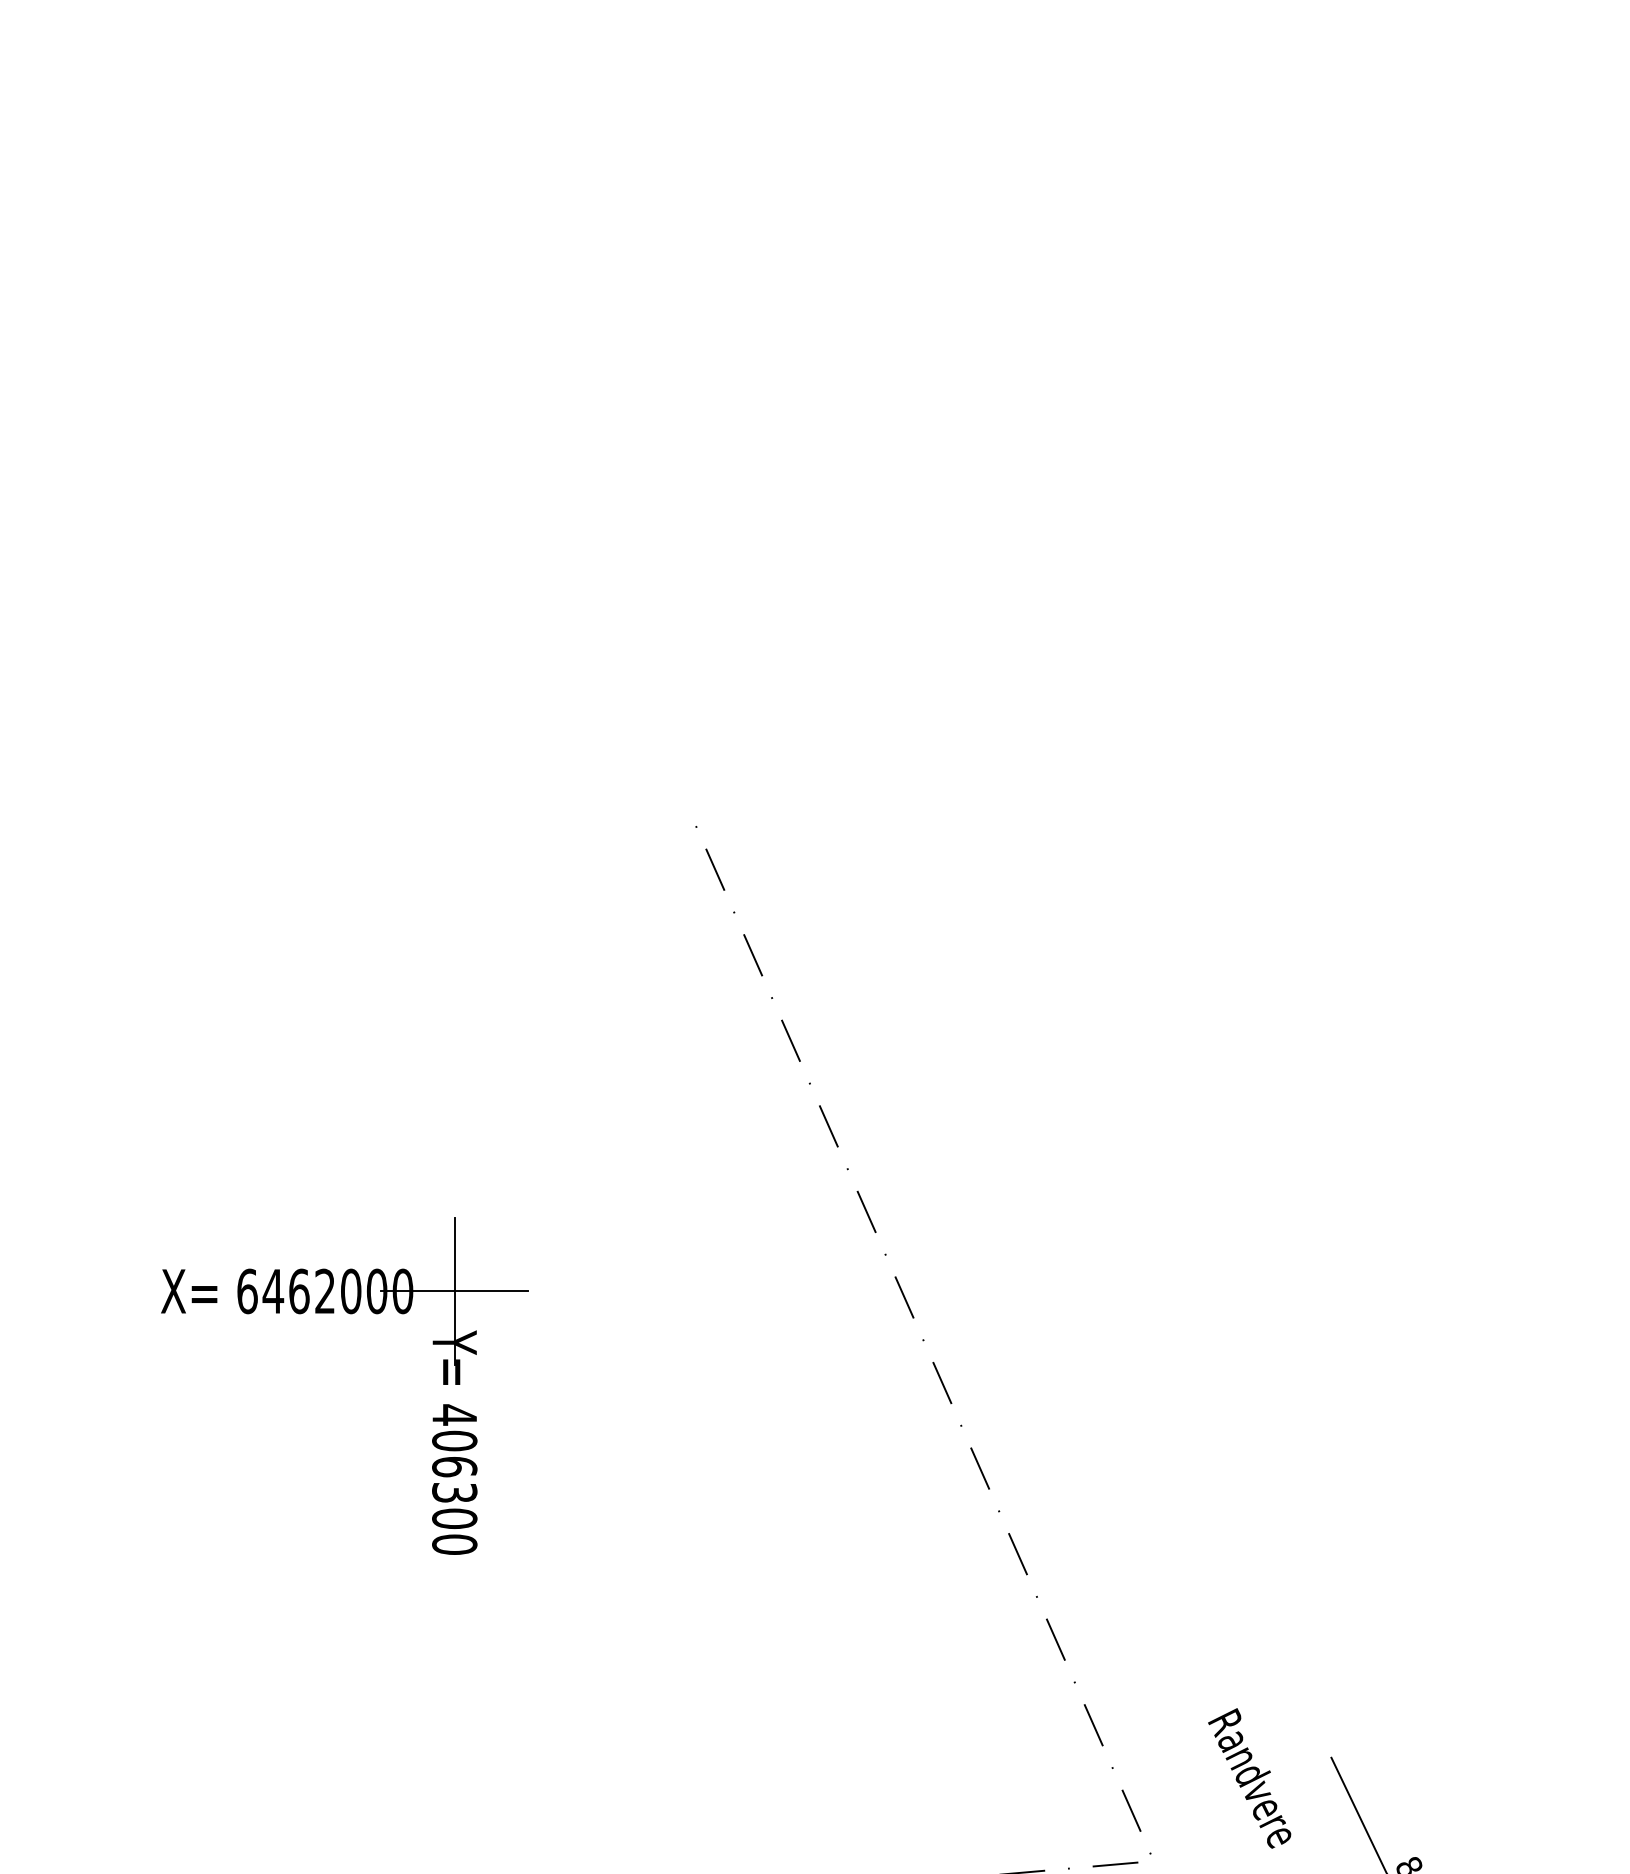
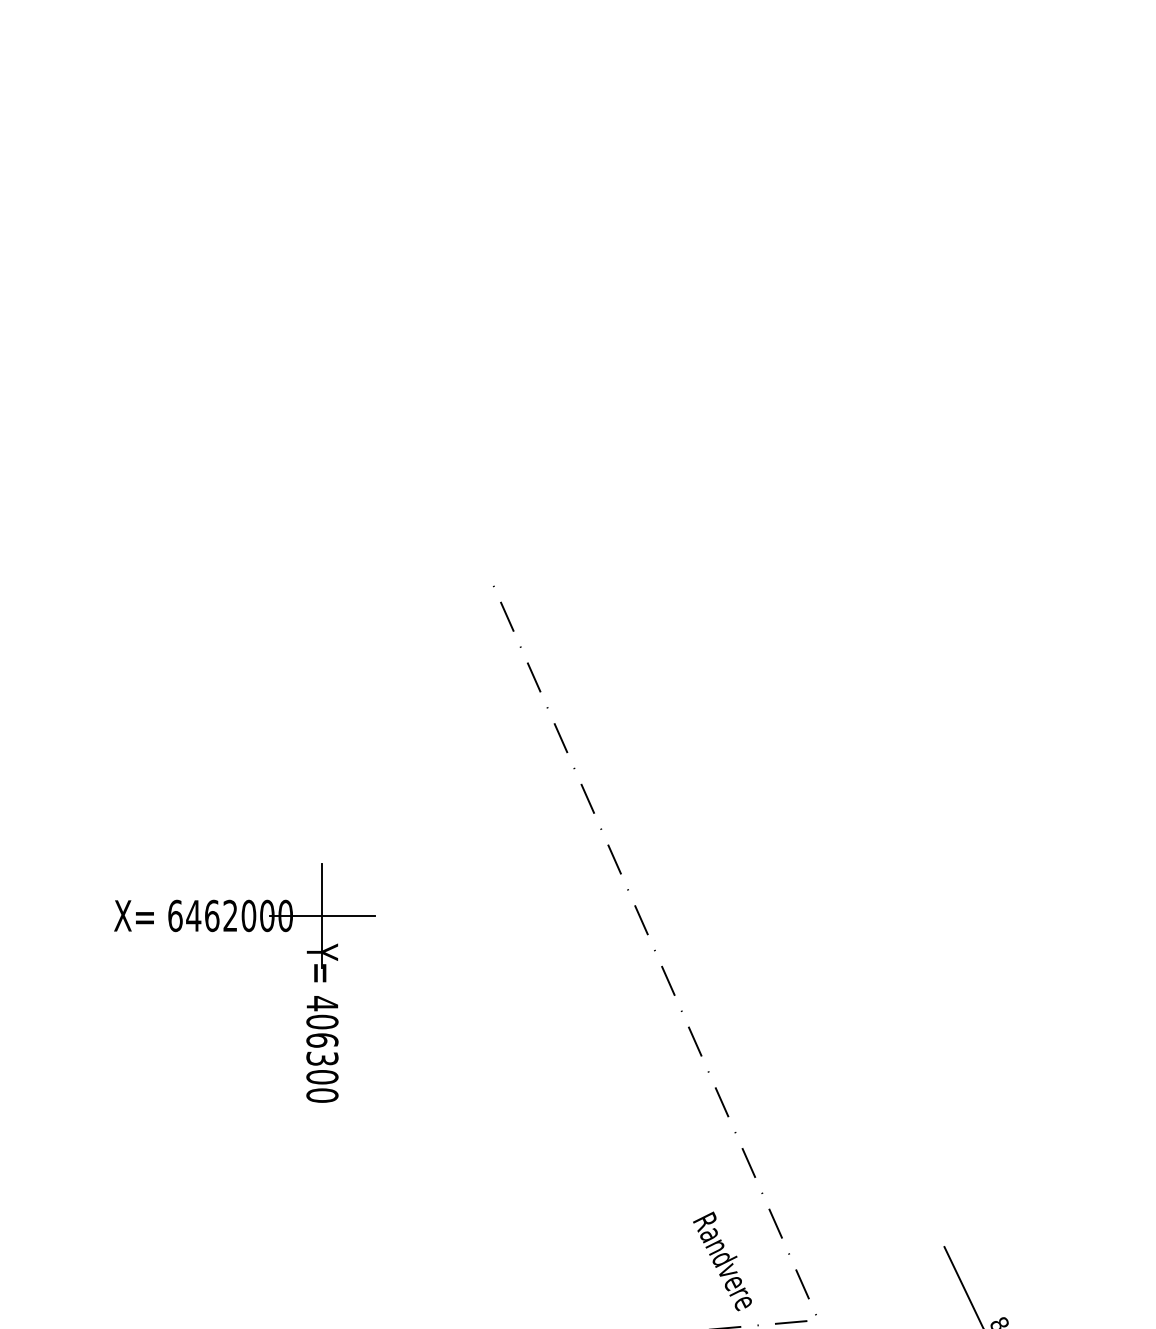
text: (1249, 1778) -> (722, 1261), moved

